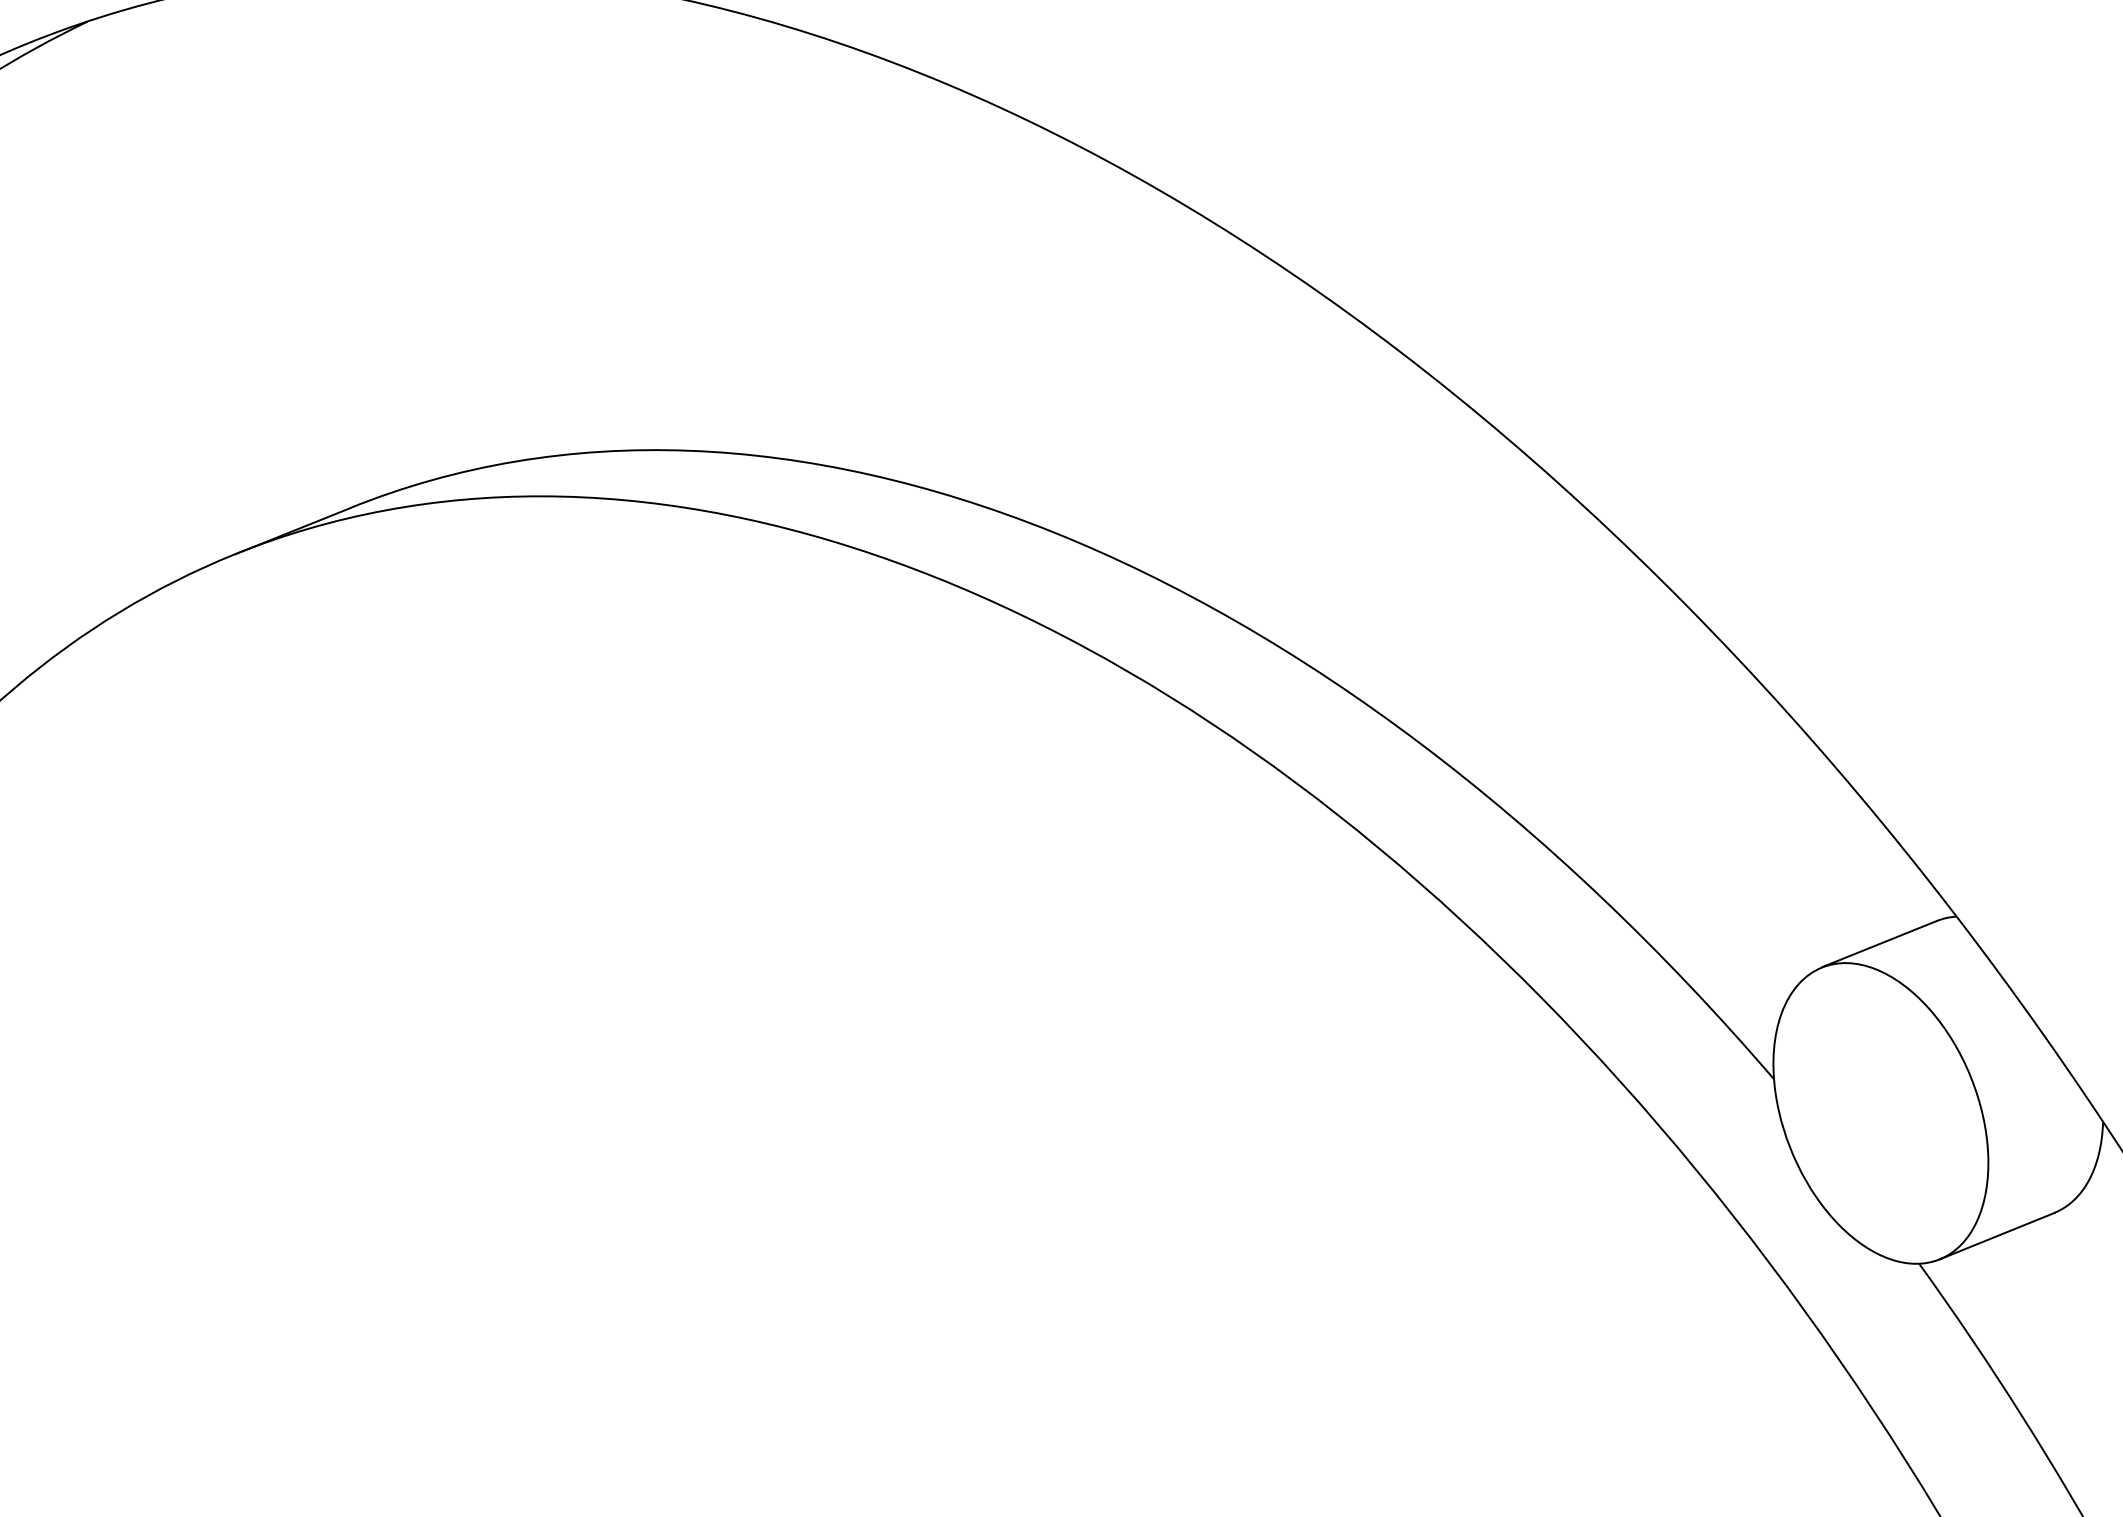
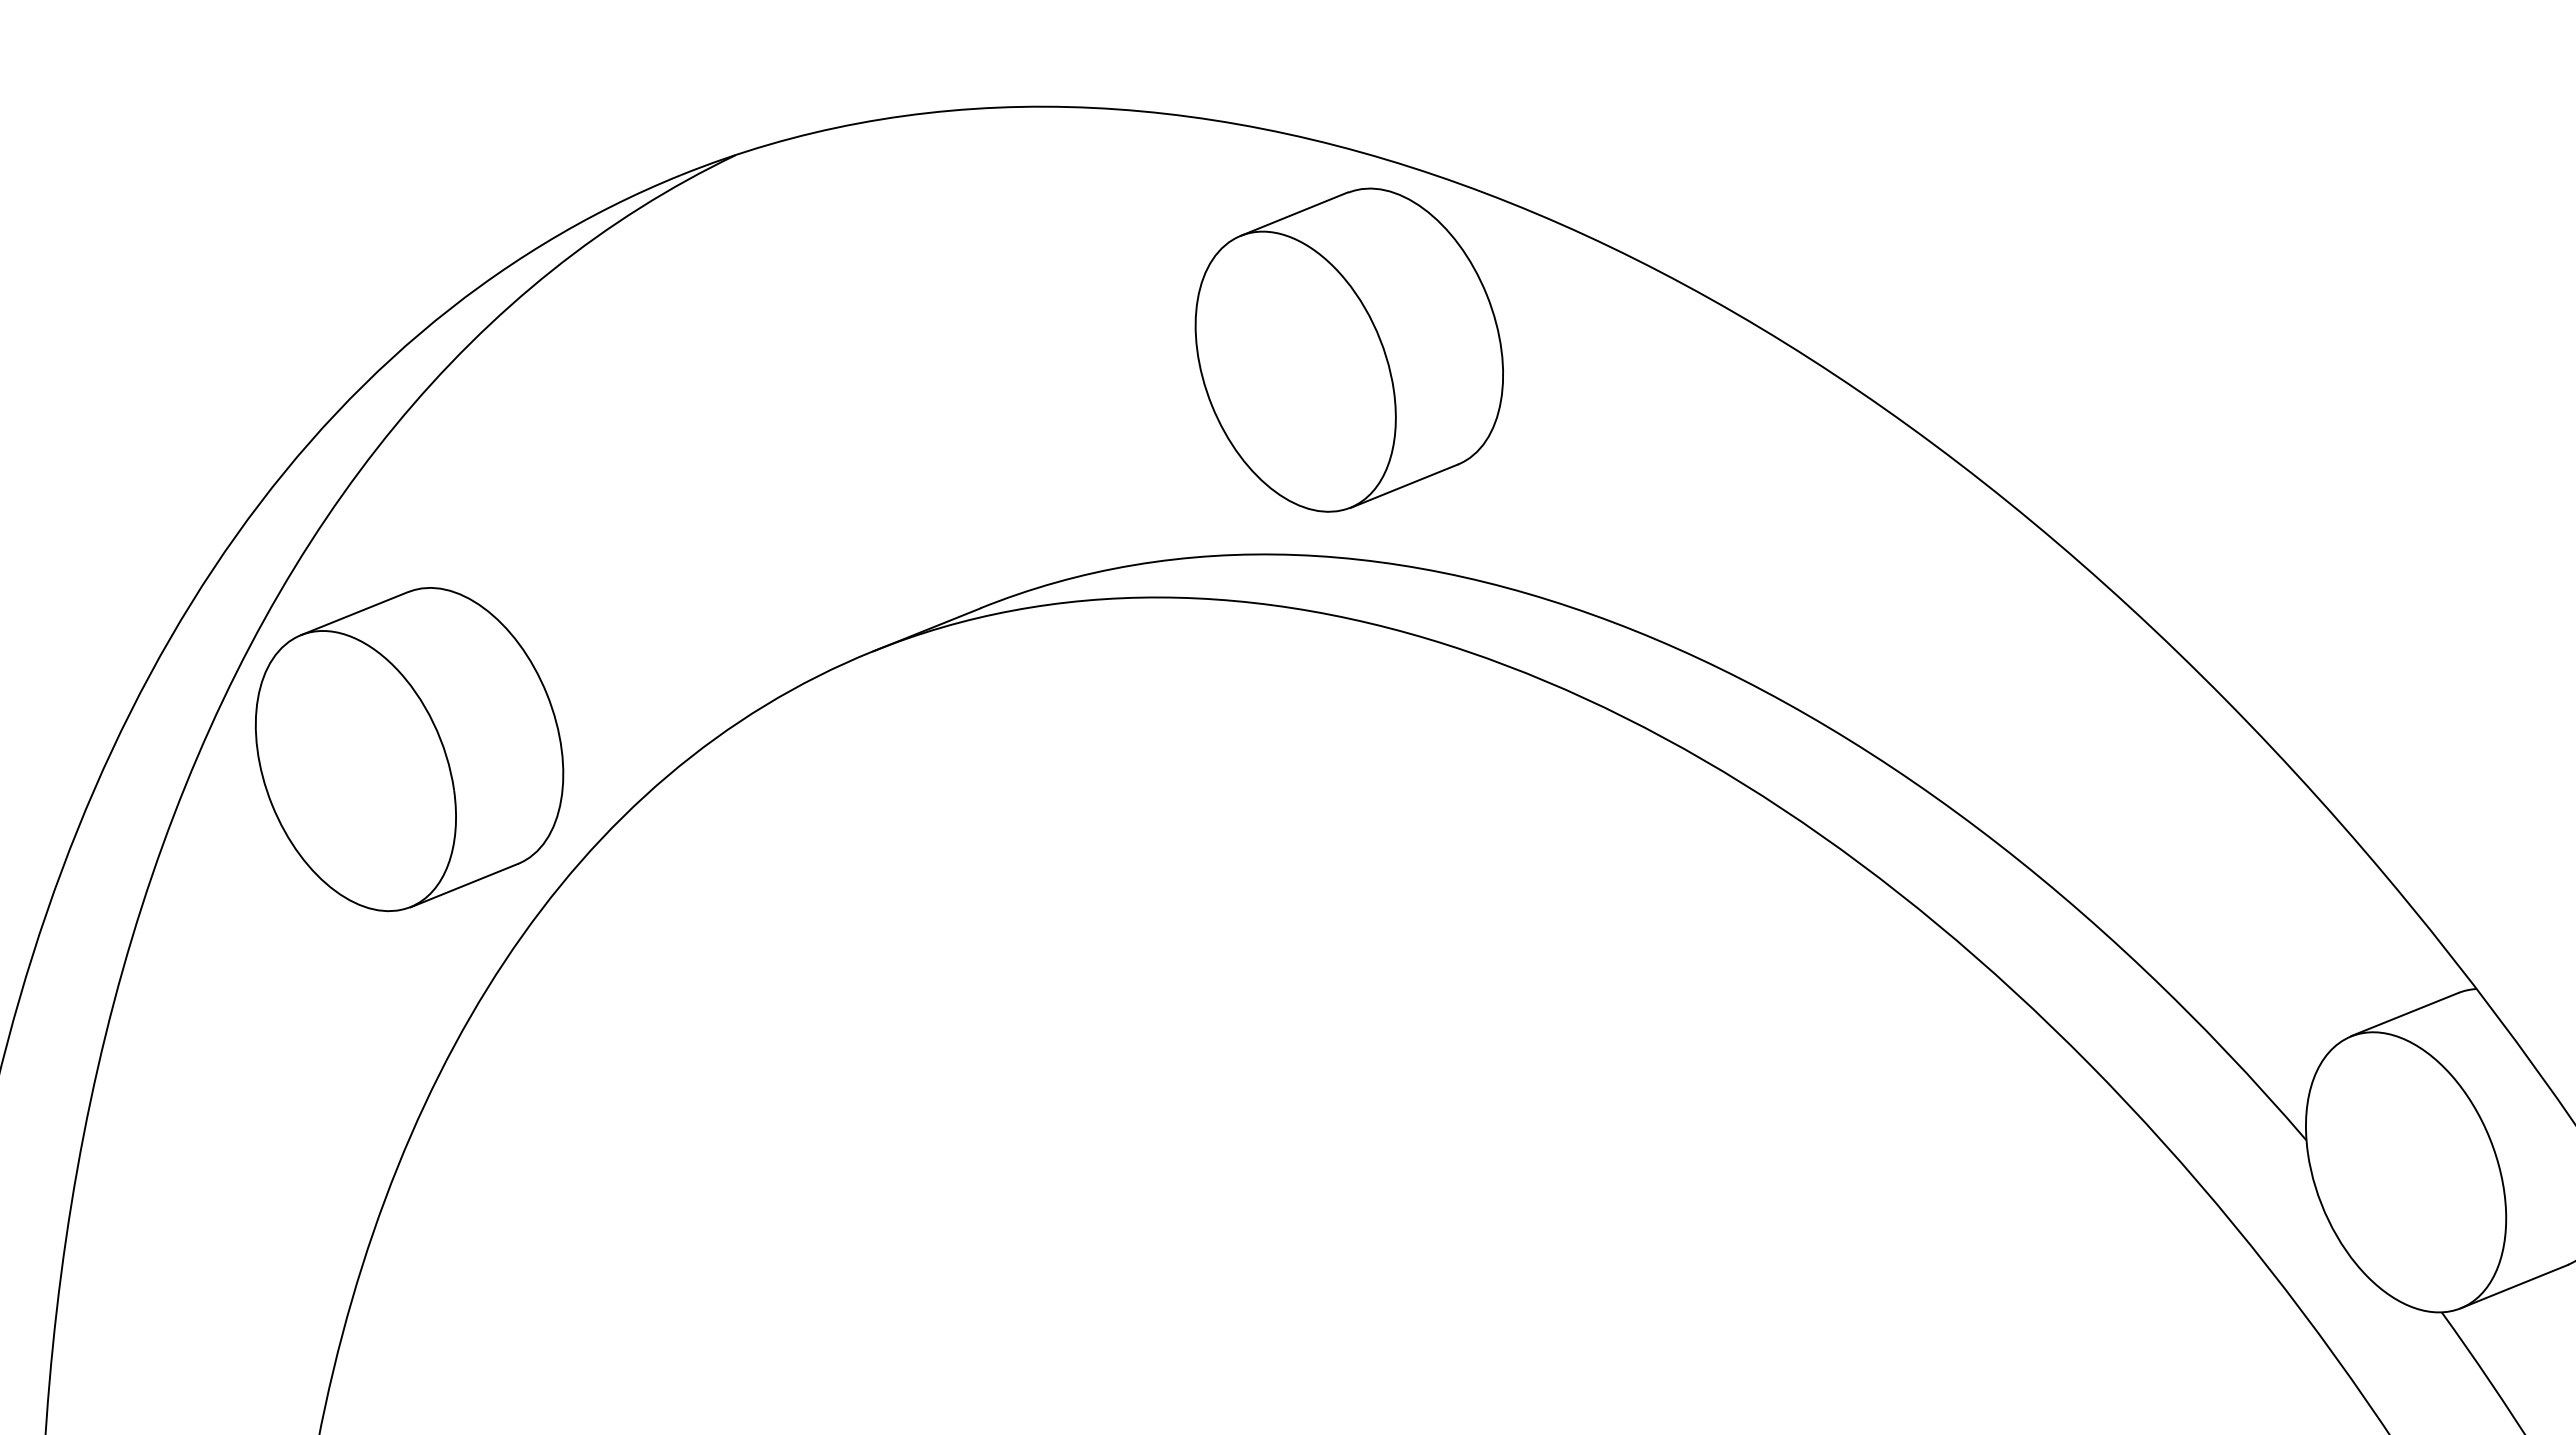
part: (745, 230) -> (1348, 349), added

